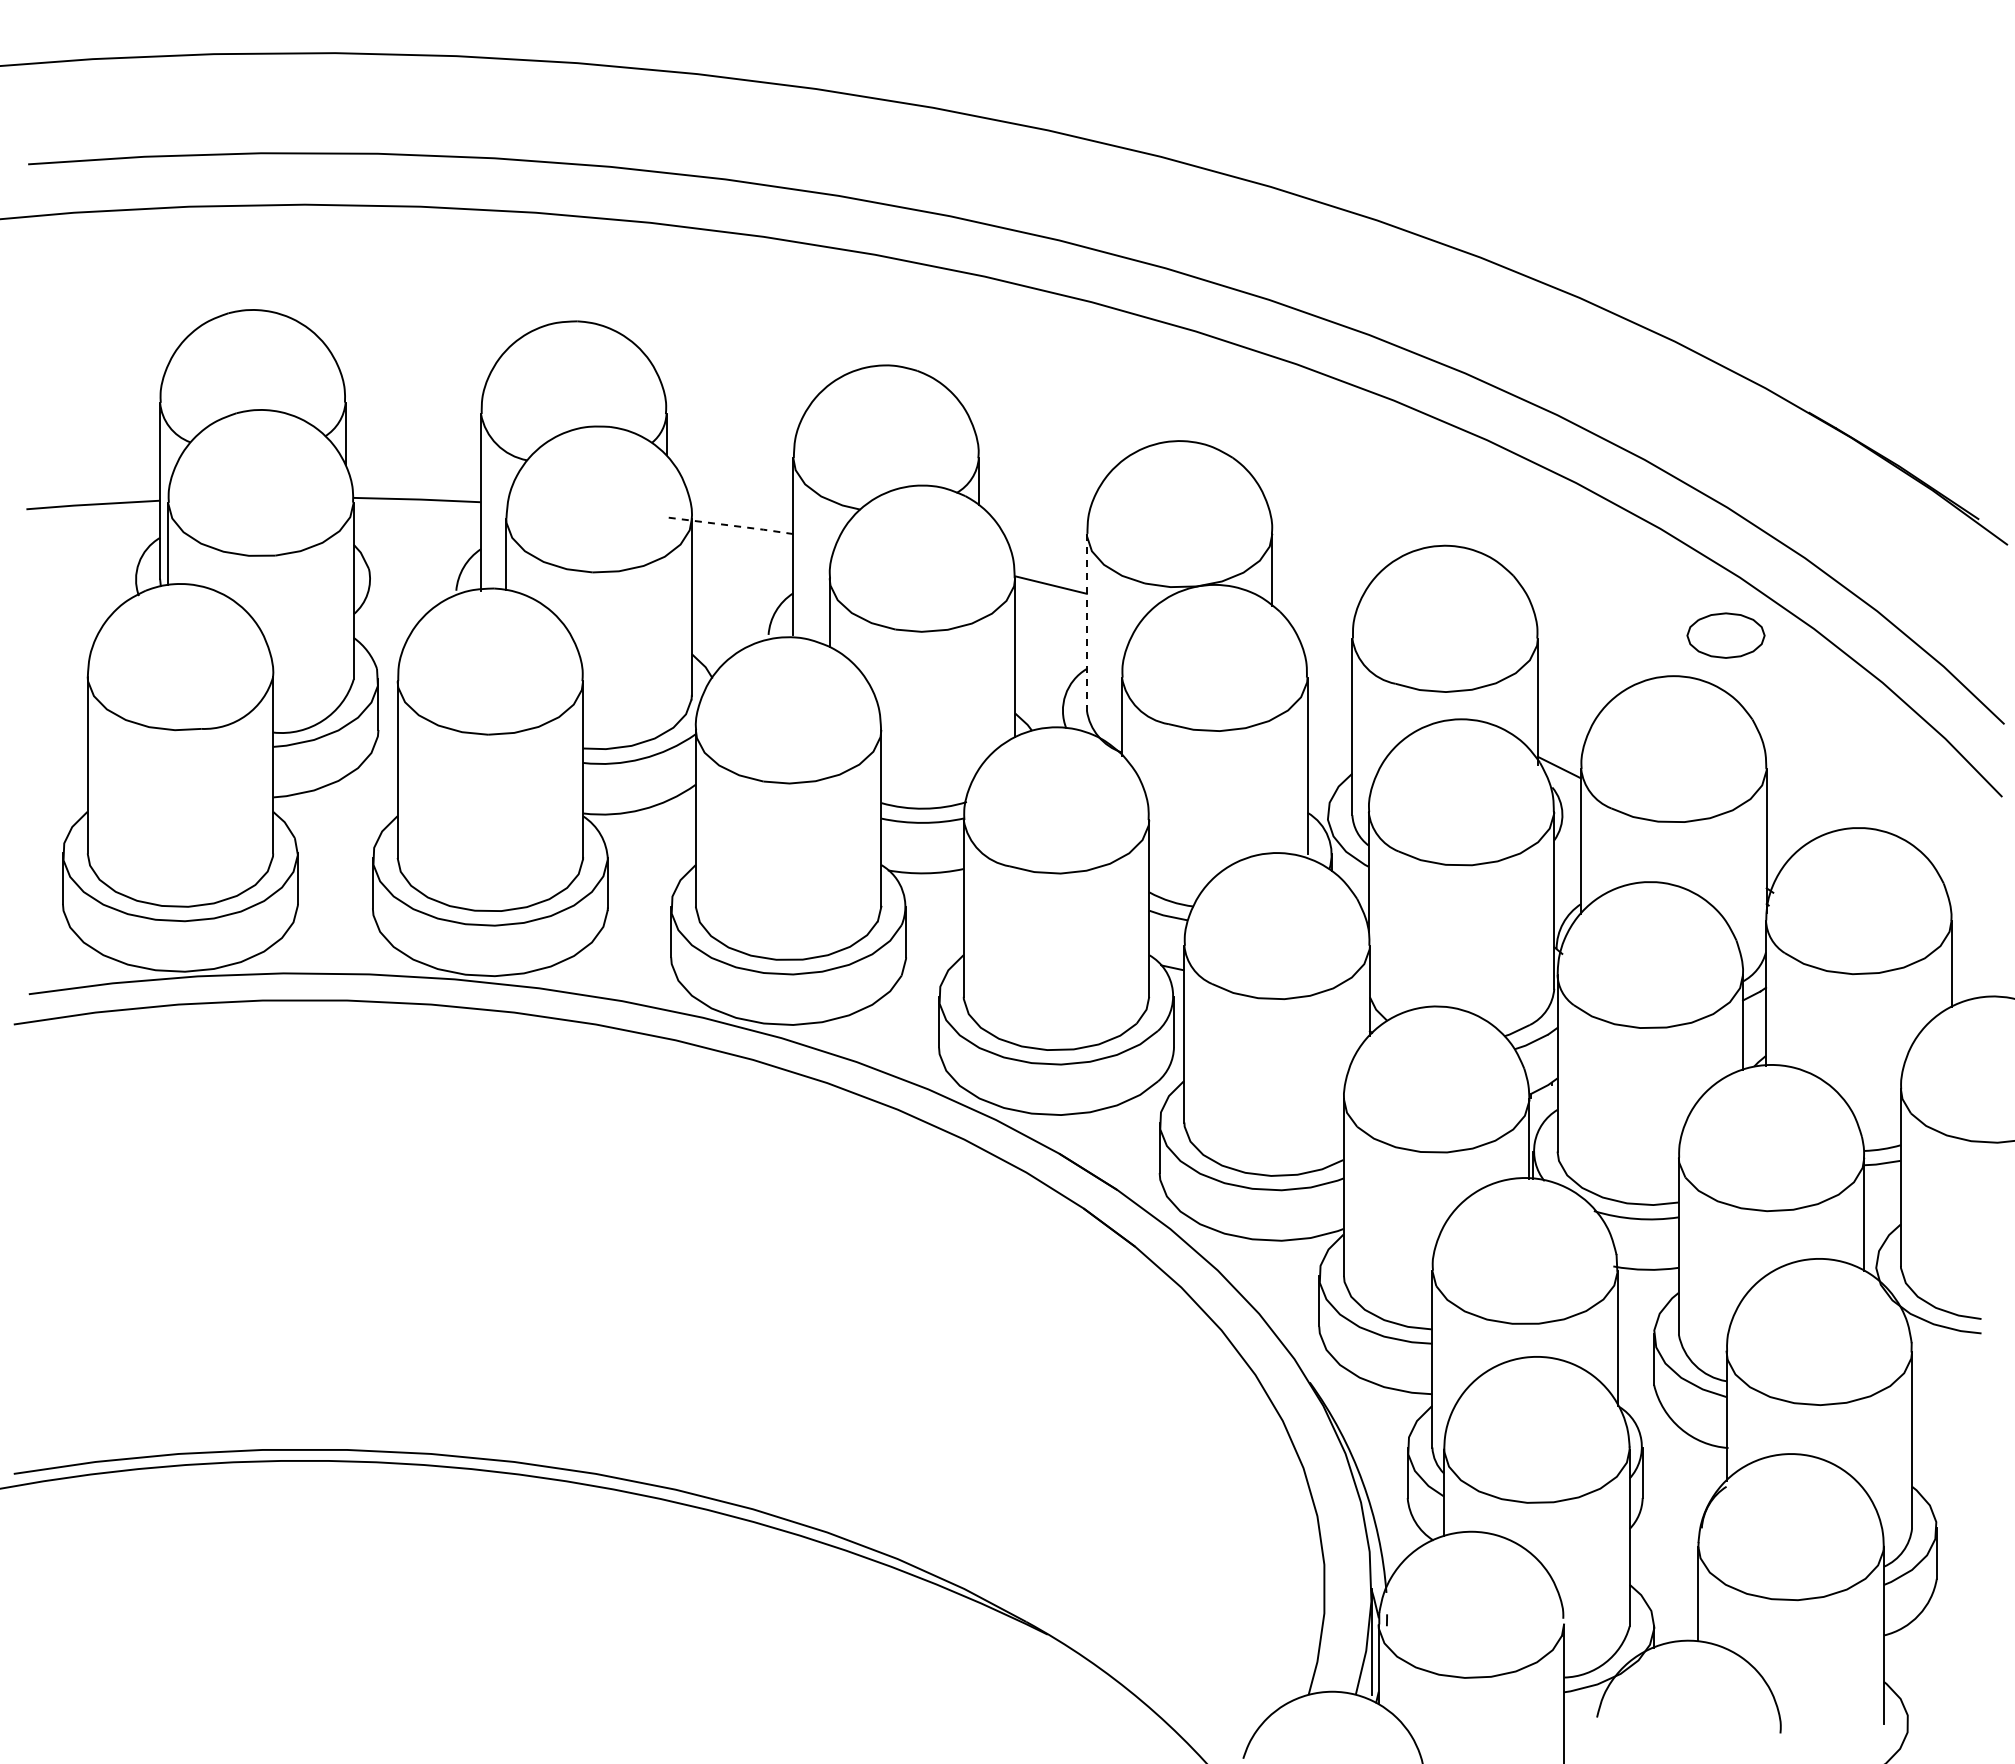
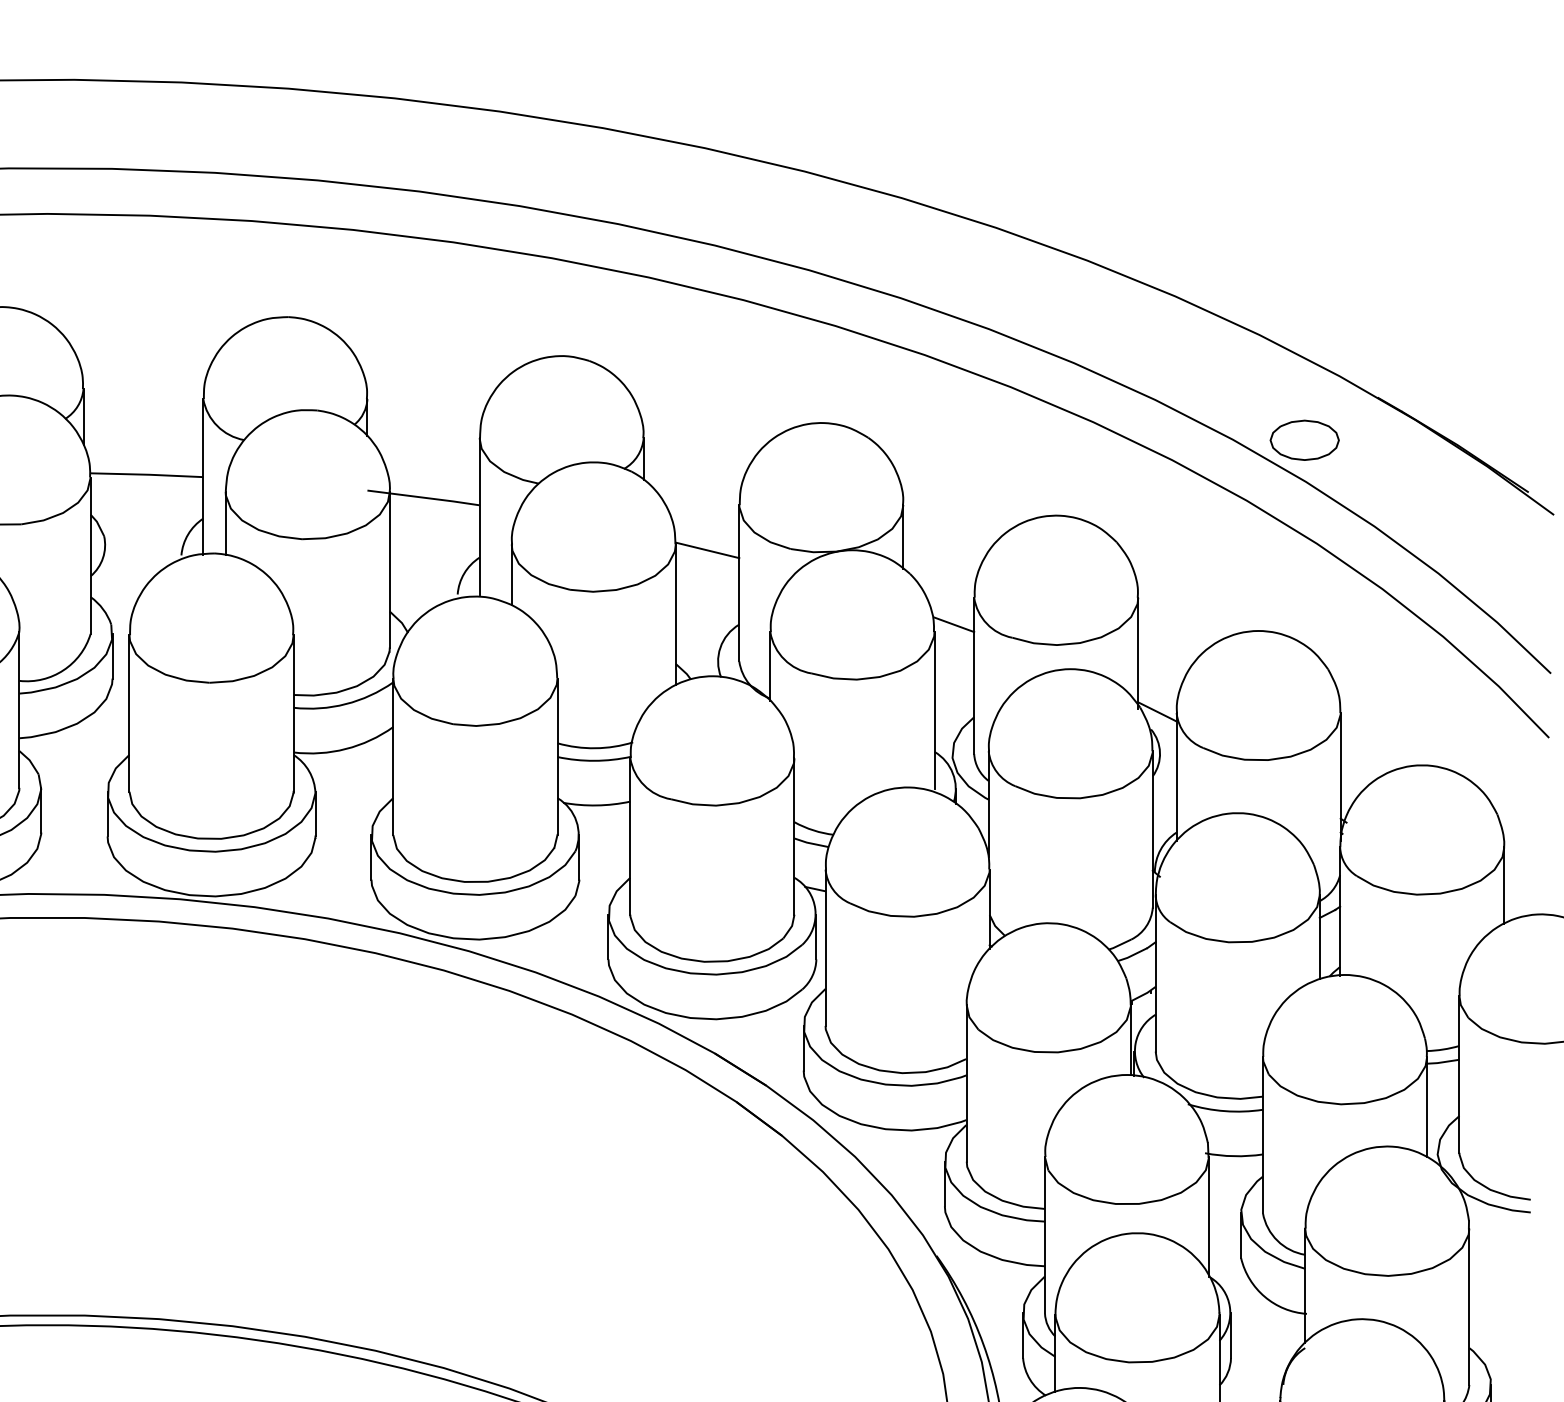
line: (729, 525) -> (423, 497), dashed -> solid
line: (1086, 622) -> (738, 583), dashed -> solid
part: (1725, 635) -> (1304, 440), moved
line: (1329, 668) -> (953, 624), added

